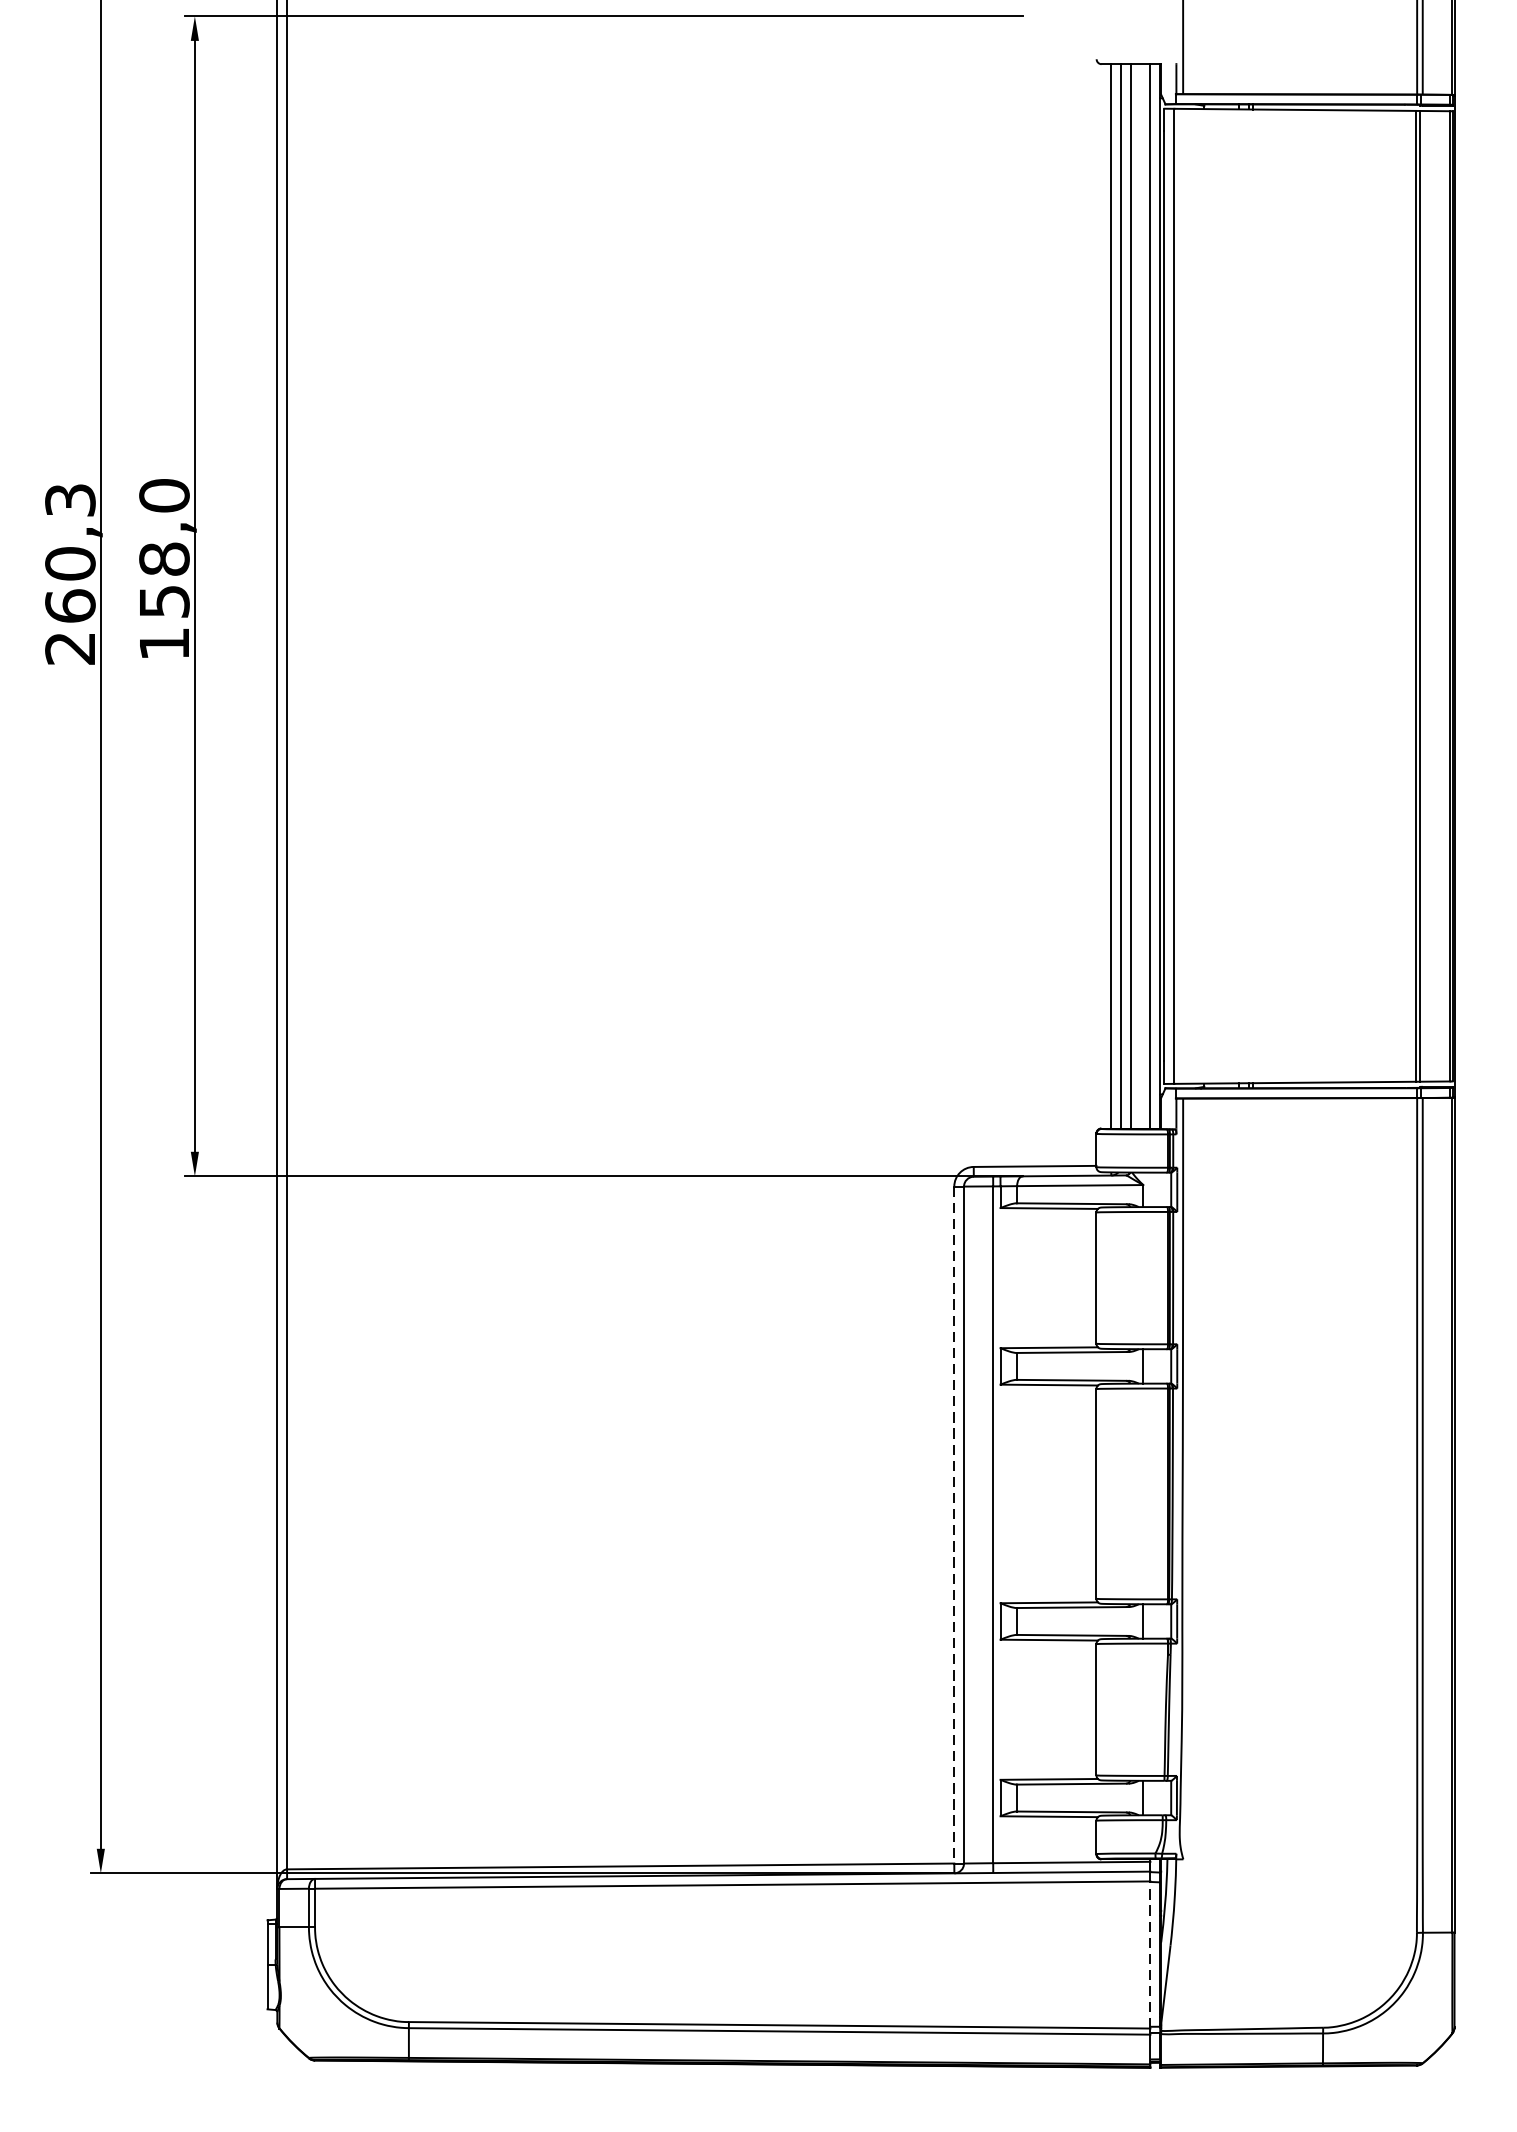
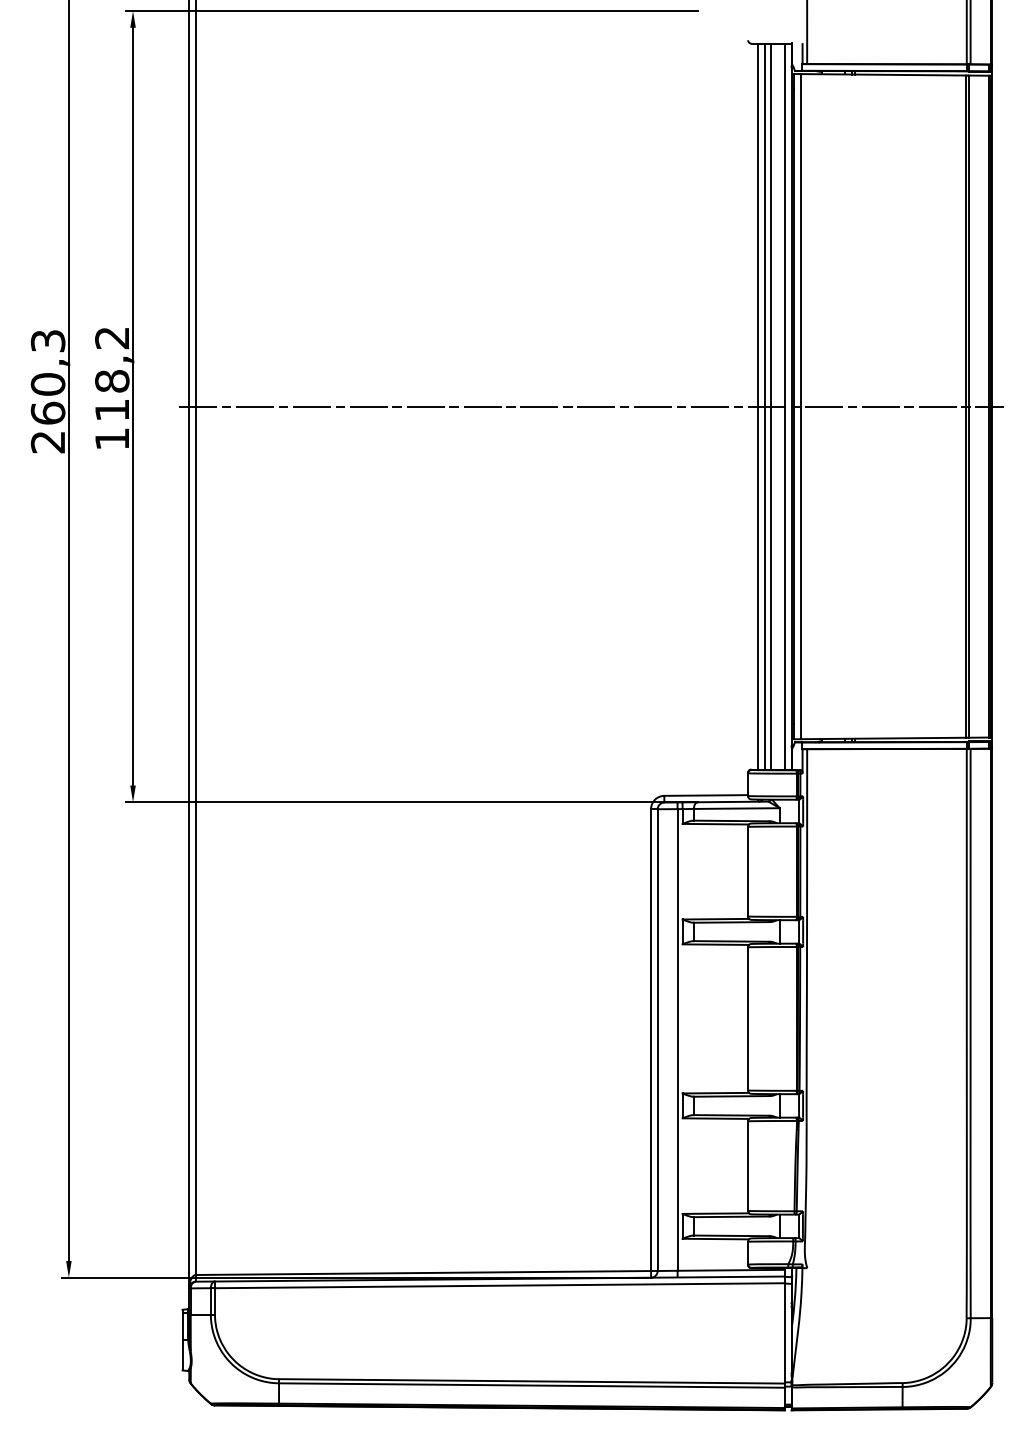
text: (164, 547) -> (112, 373), 158,0 -> 118,2
line: (866, 596) -> (591, 406), added
line: (954, 1525) -> (651, 1040), dashed -> solid
line: (1149, 1953) -> (784, 1332), dashed -> solid

